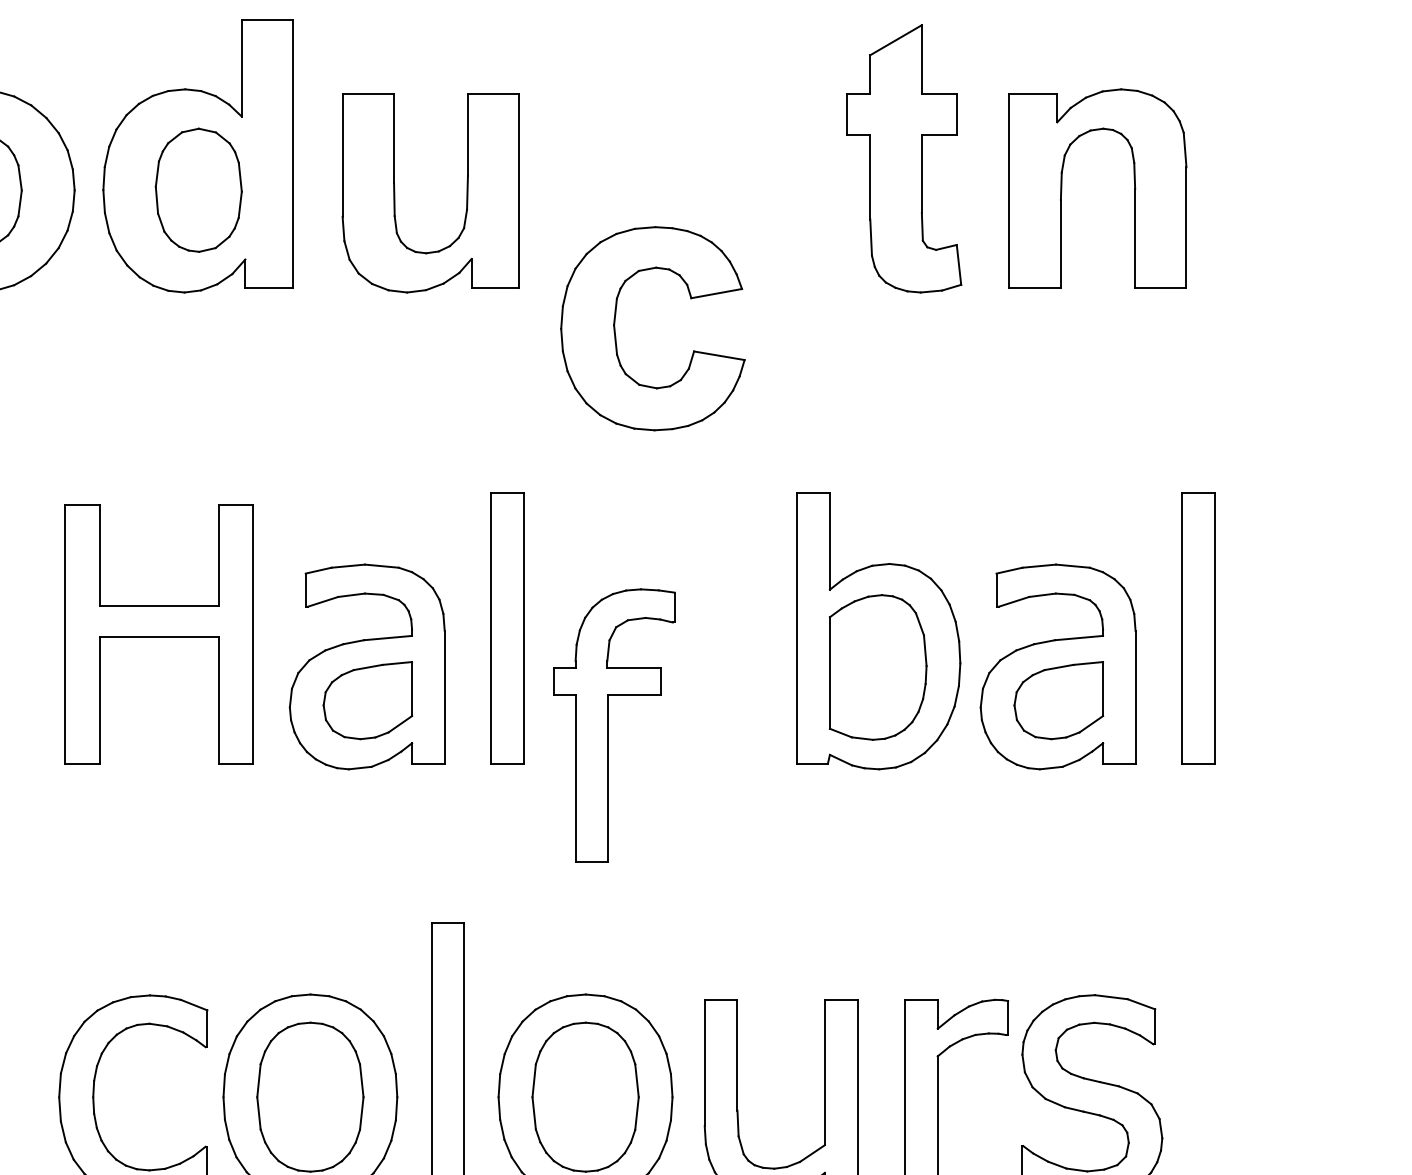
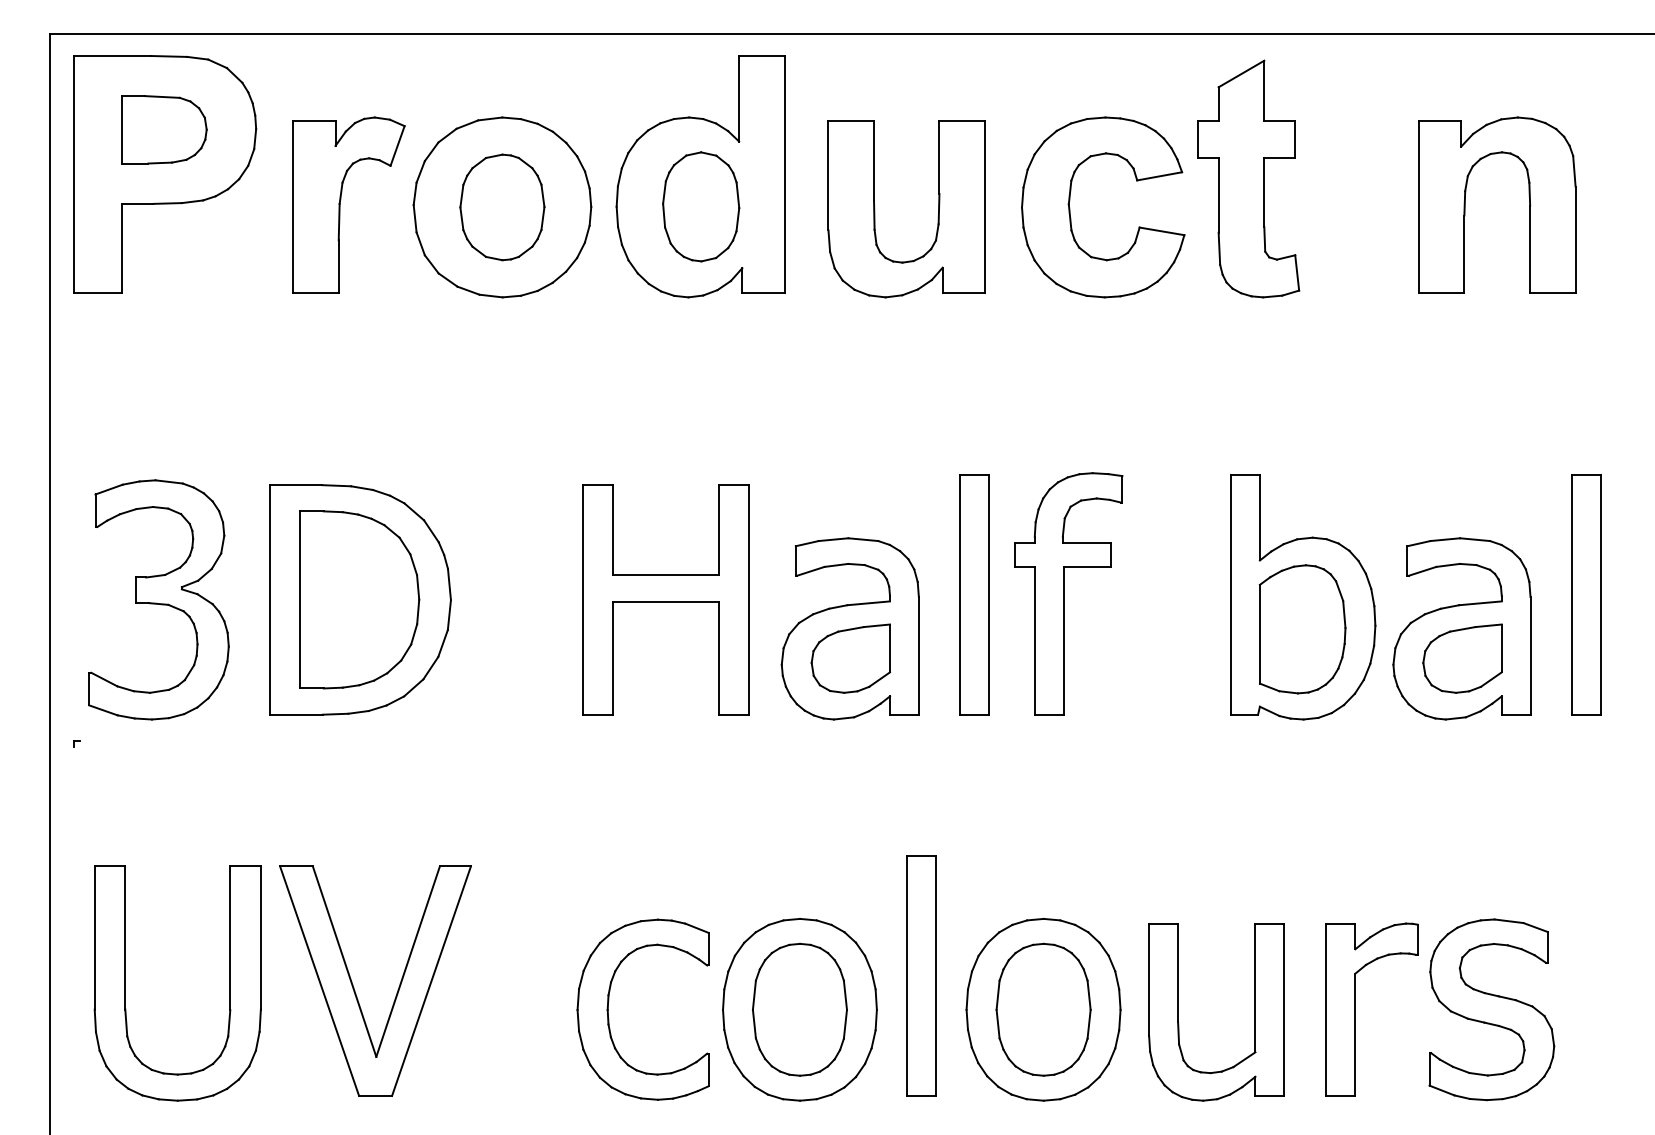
part: (904, 158) -> (1248, 178), moved
part: (615, 329) -> (1070, 208), moved
part: (613, 725) -> (1068, 593), moved

